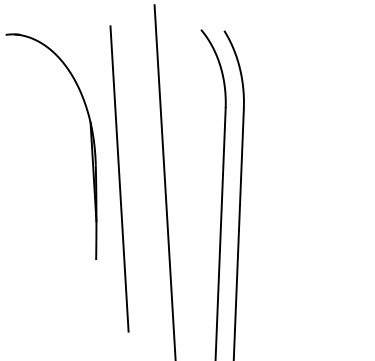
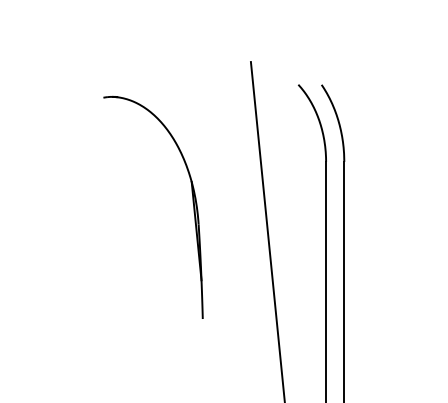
line: (119, 178) -> (222, 236), removed

